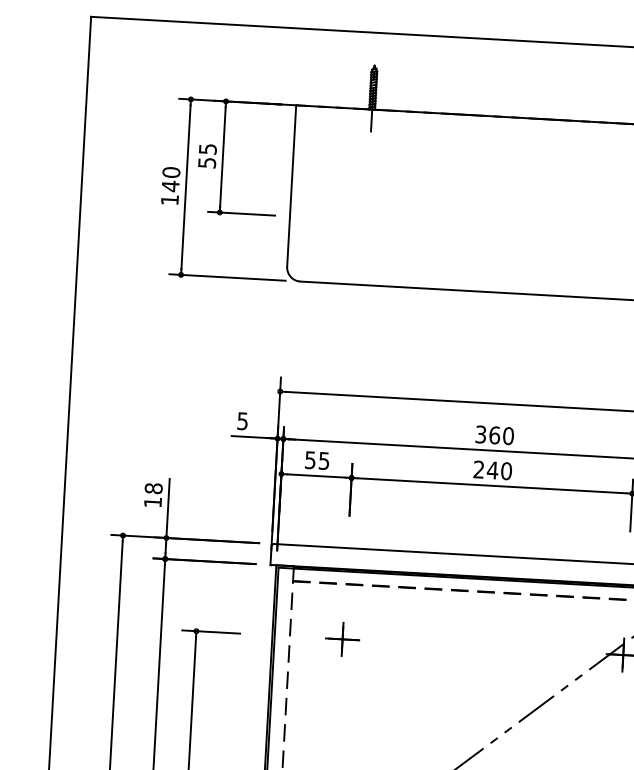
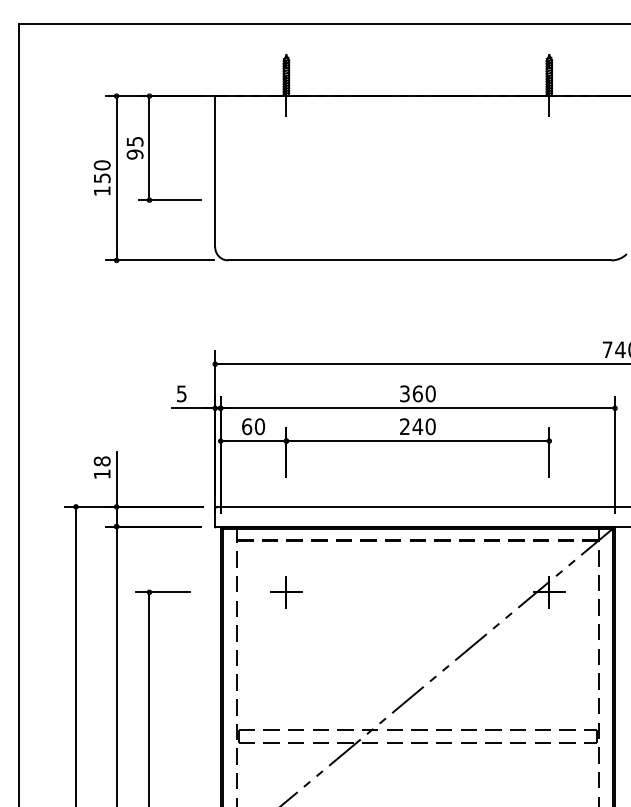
text: (206, 162) -> (134, 154), 55 -> 95
text: (170, 186) -> (102, 178), 140 -> 150
text: (317, 460) -> (253, 426), 55 -> 60

